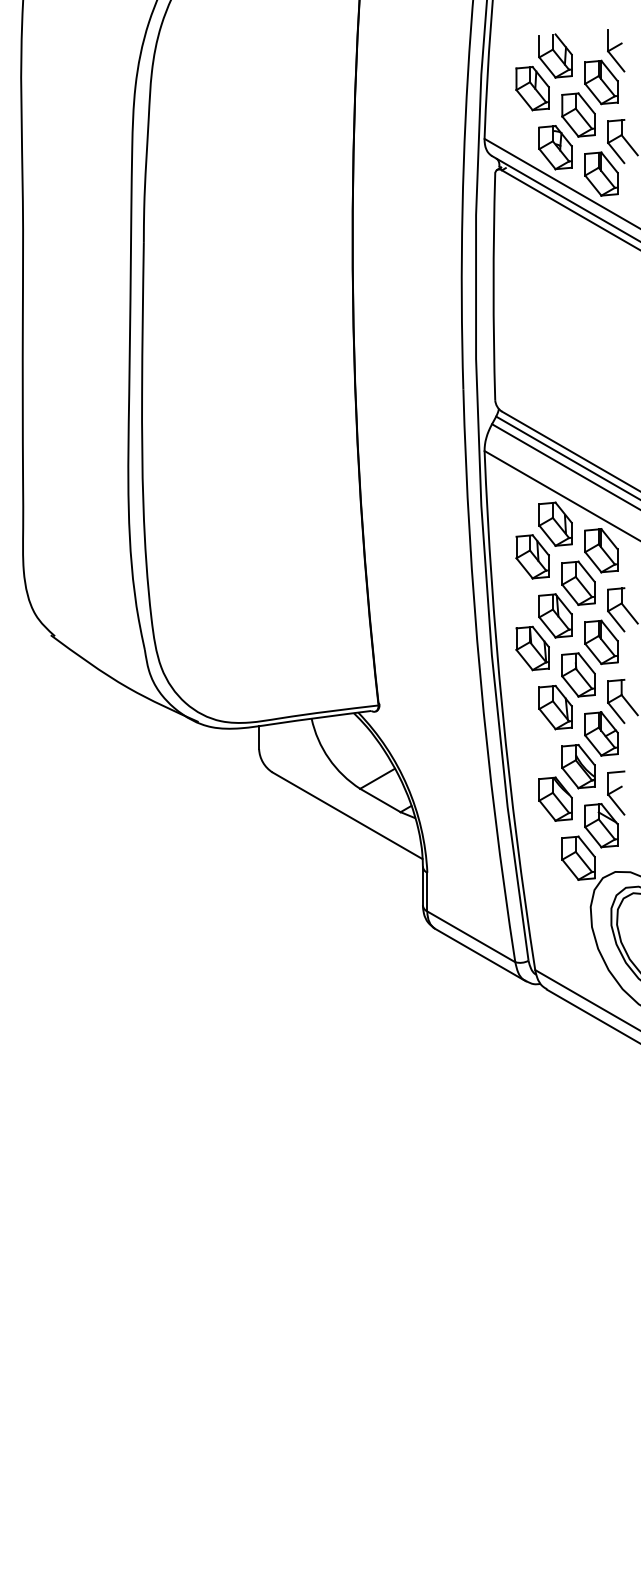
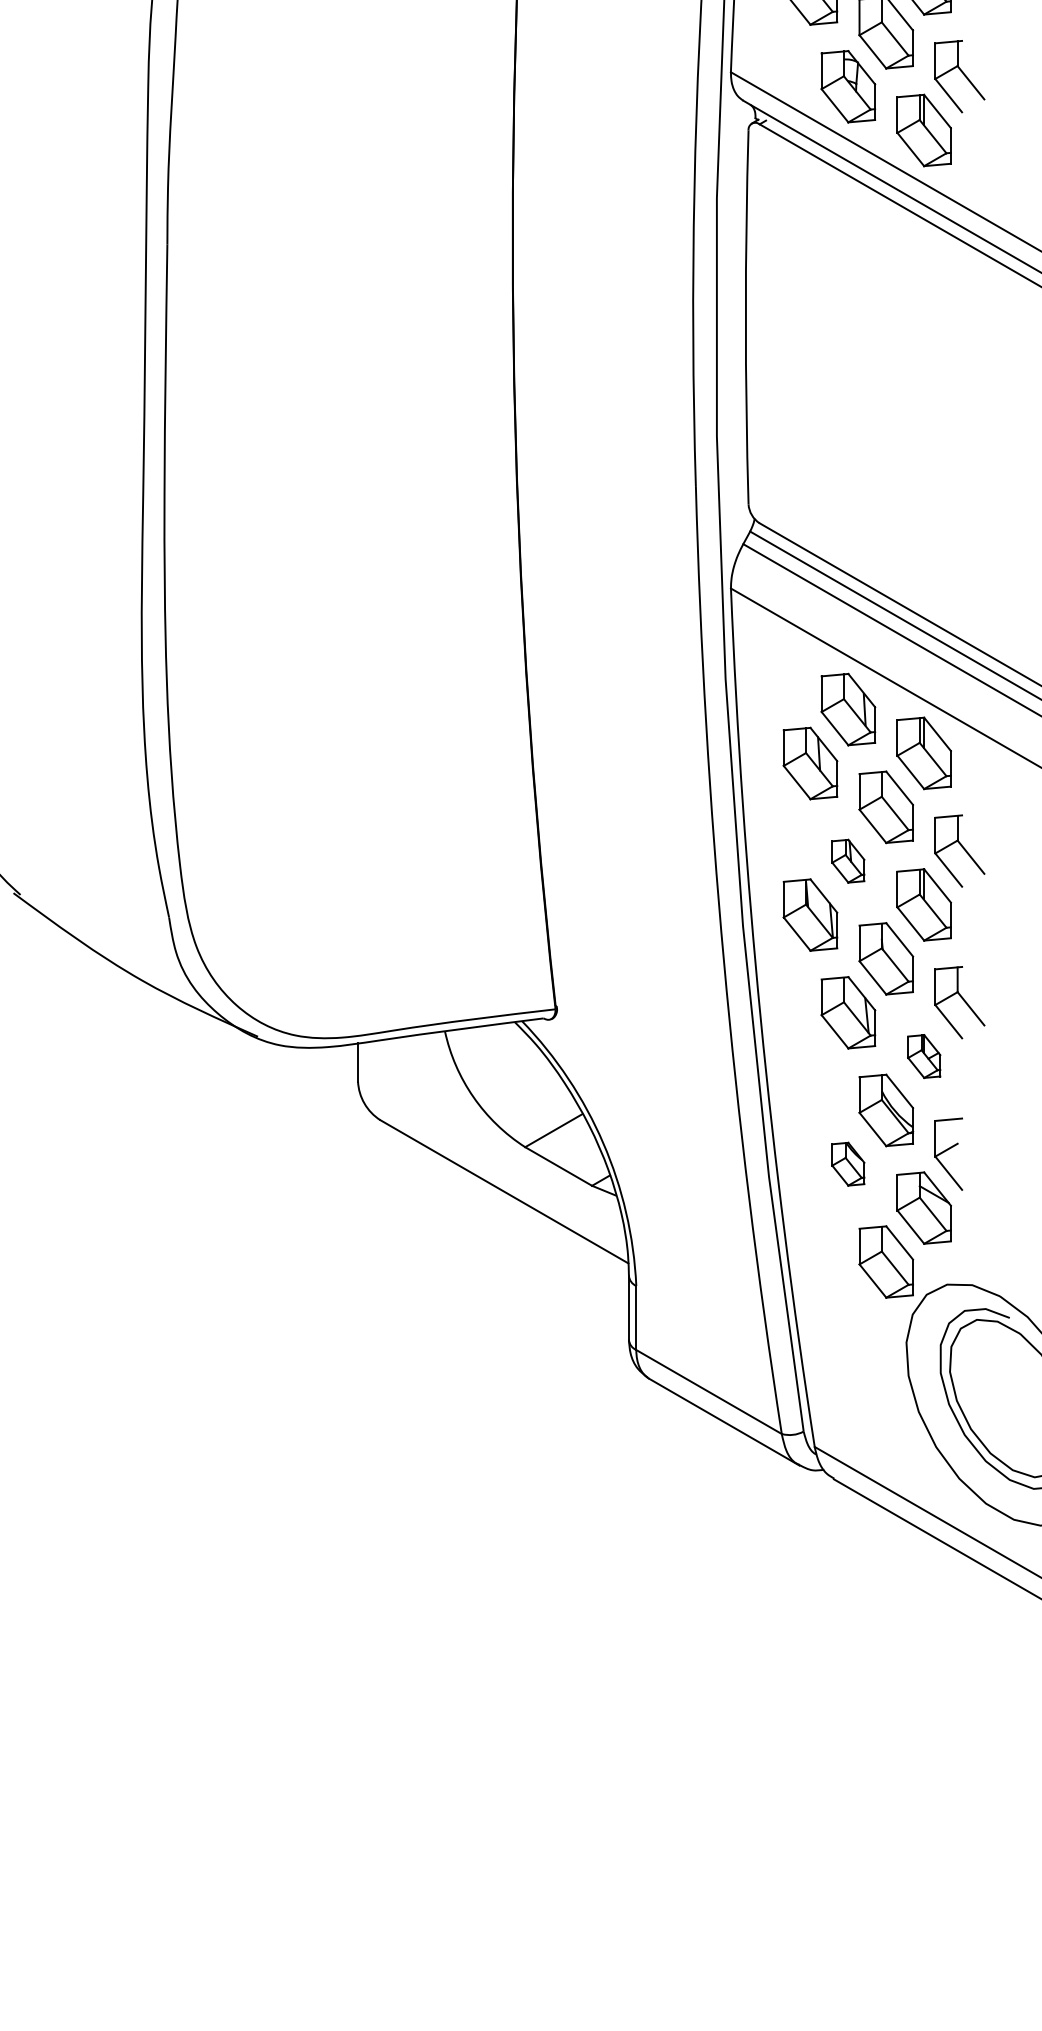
part: (555, 615) -> (848, 860), size x0.6
part: (601, 733) -> (924, 1055), size x0.6
part: (555, 798) -> (848, 1163), size x0.6

